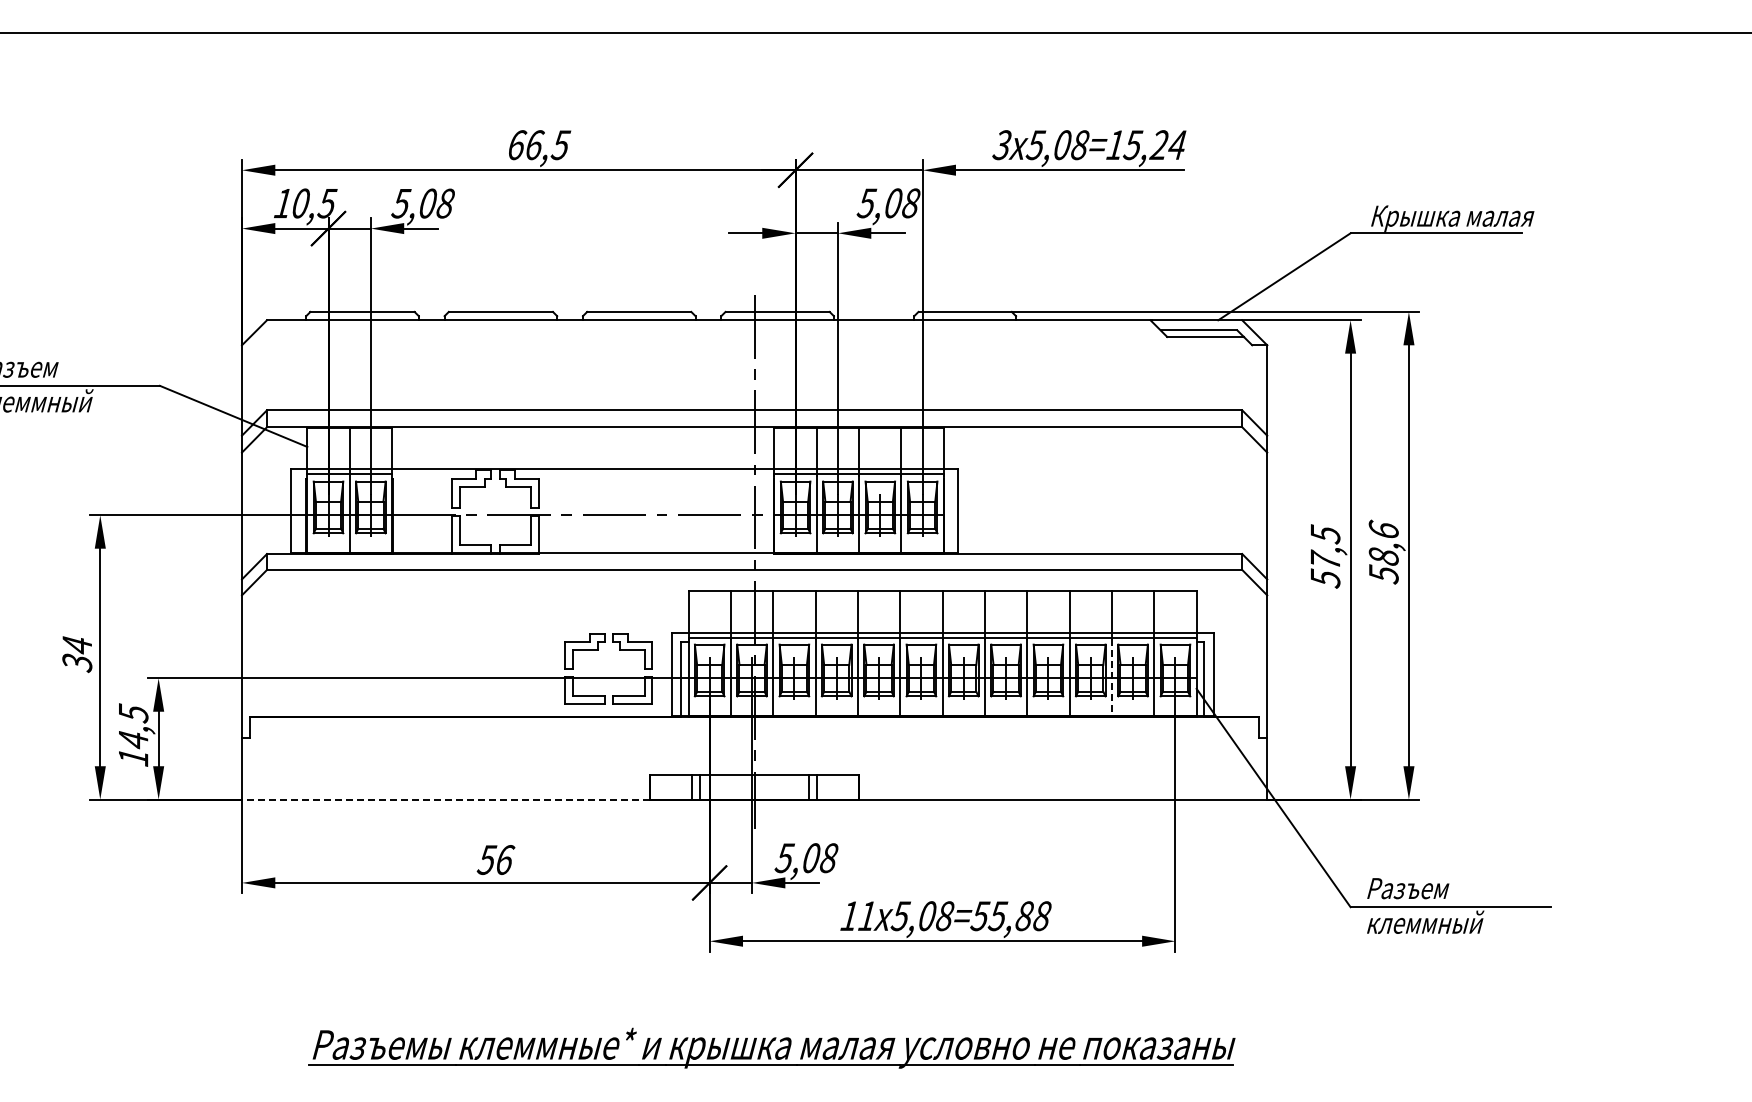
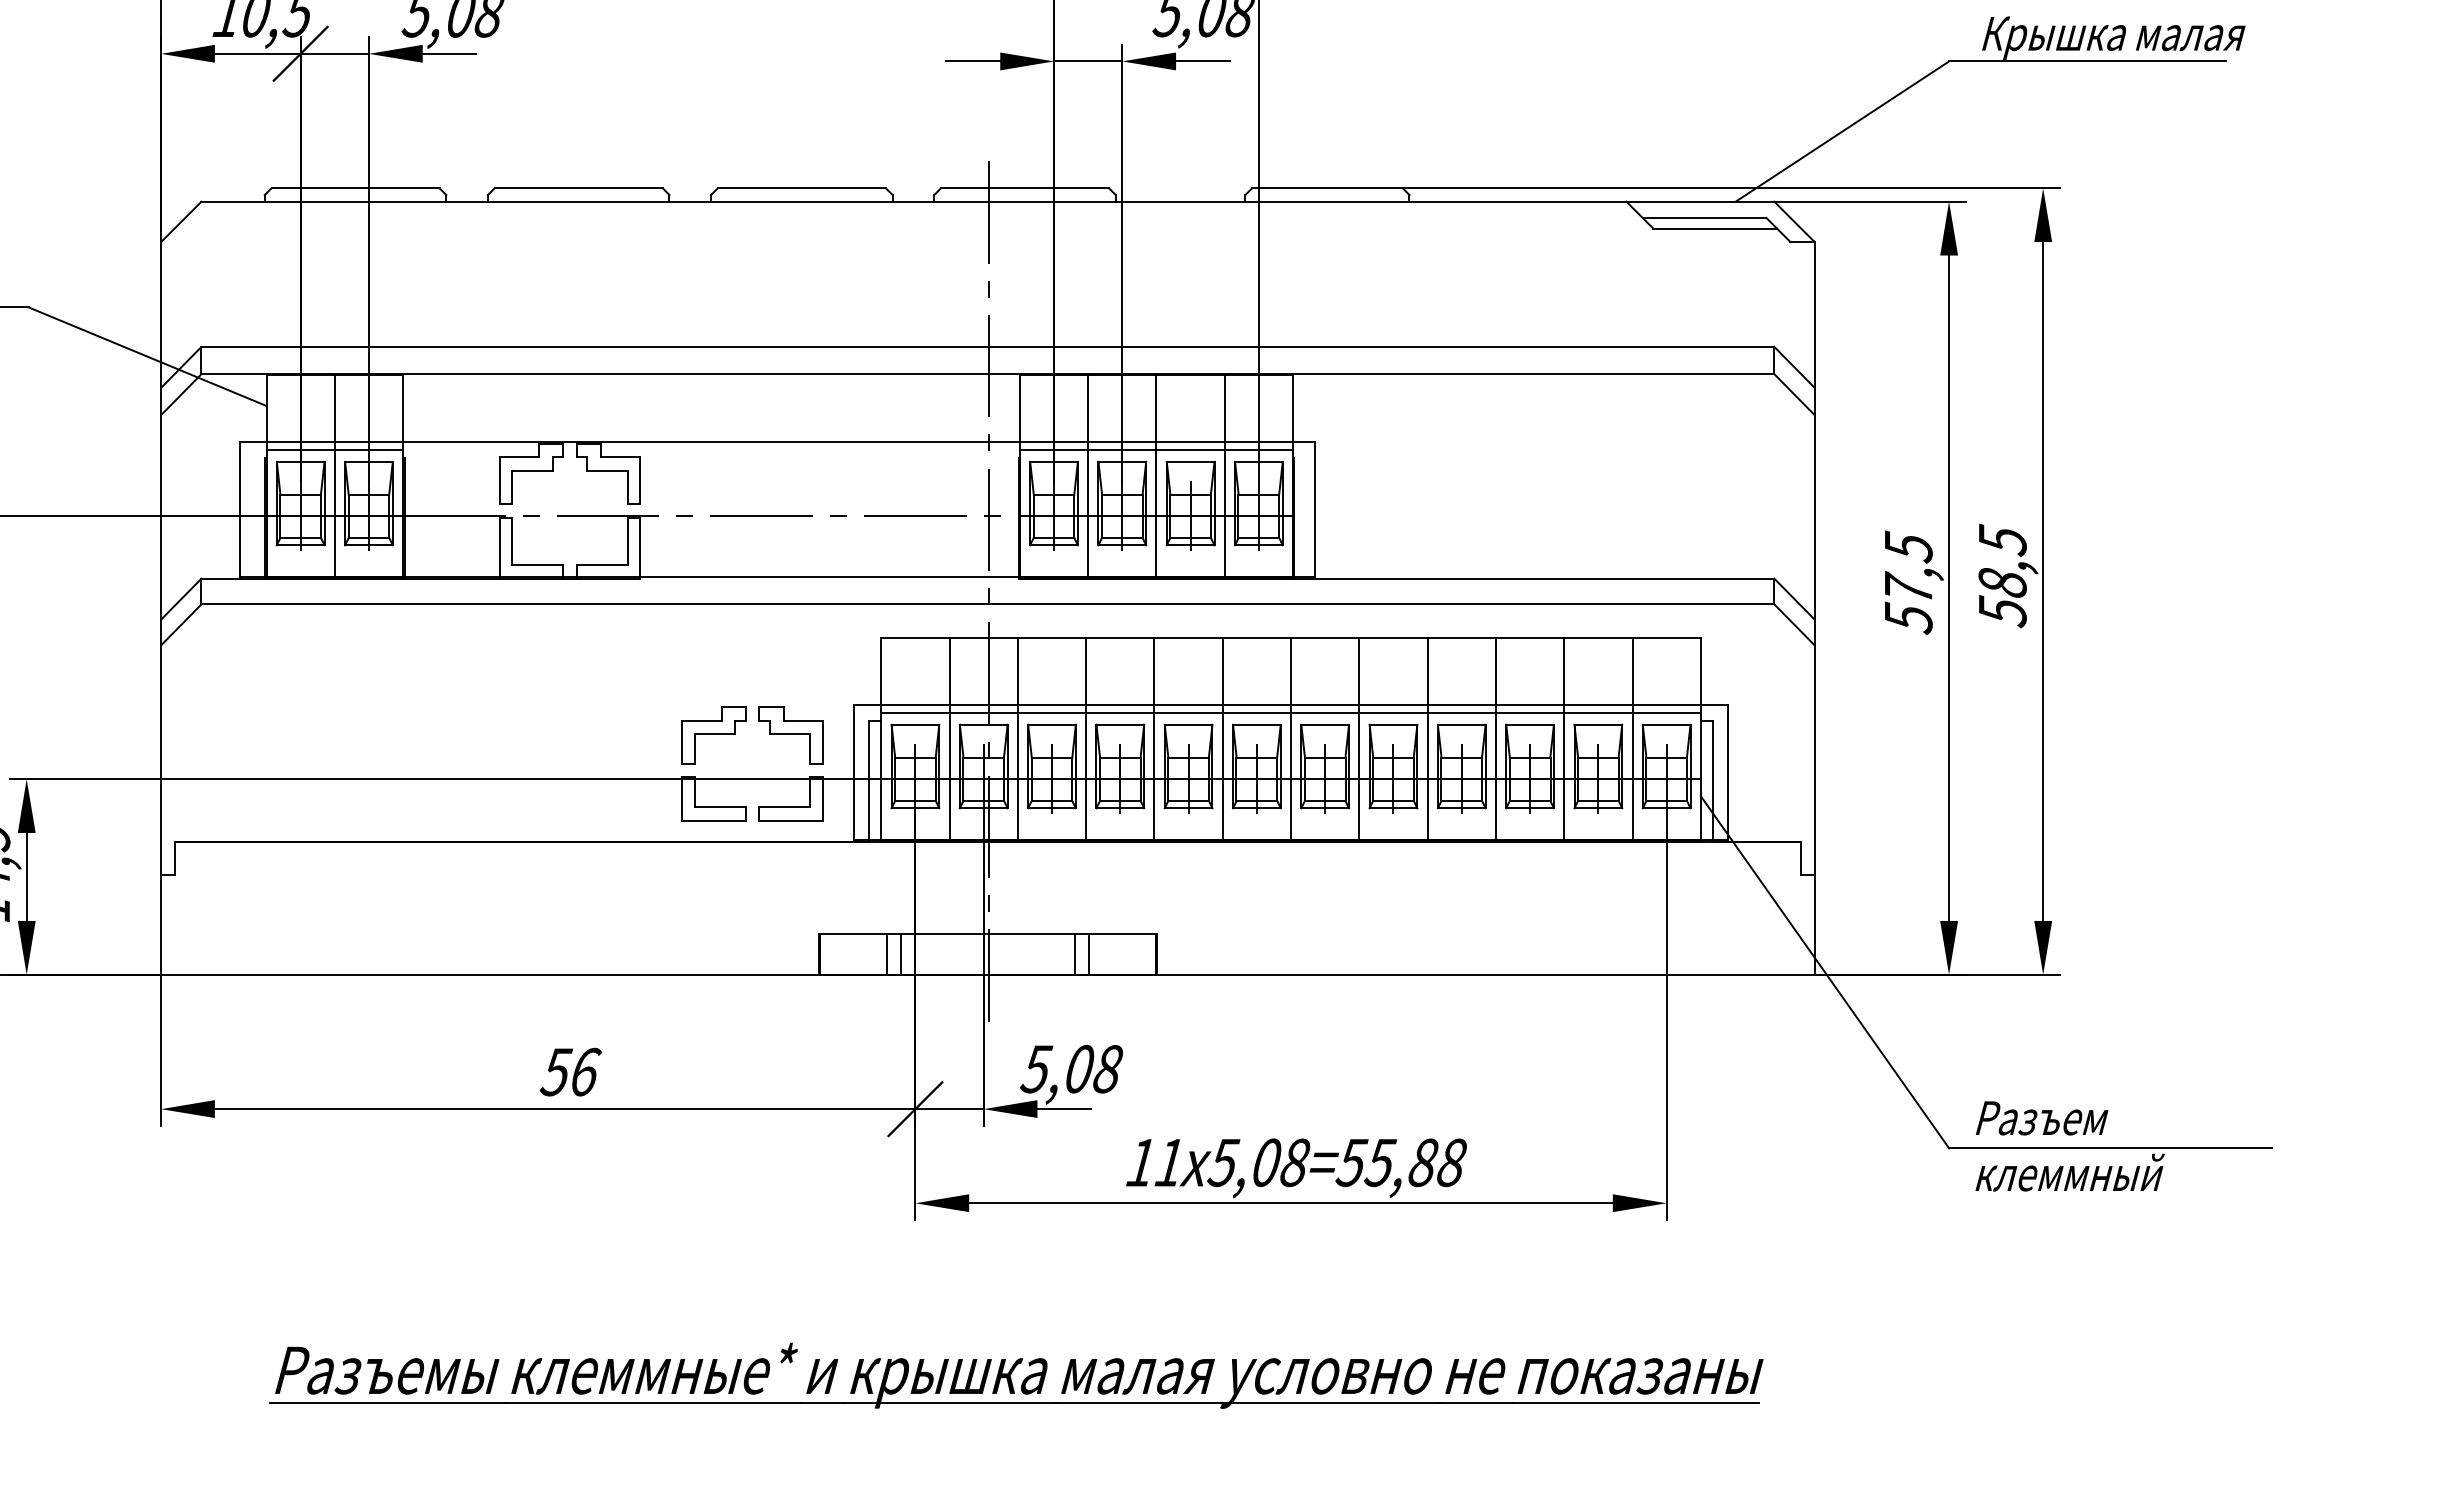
text: (1383, 529) -> (2002, 539), 58,6 -> 58,5
line: (1111, 678) -> (1563, 779), dashed -> solid
line: (445, 799) -> (489, 974), dashed -> solid

